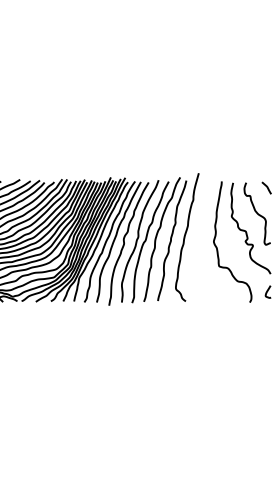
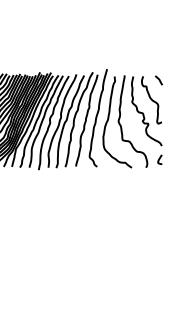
curve: (201, 238) -> (109, 118), added

